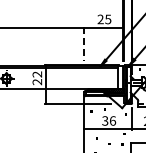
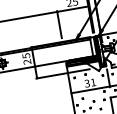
line: (84, 43) -> (59, 24), dashed -> solid
text: (37, 74) -> (26, 55), 22 -> 25
text: (113, 120) -> (93, 82), 36 -> 31

